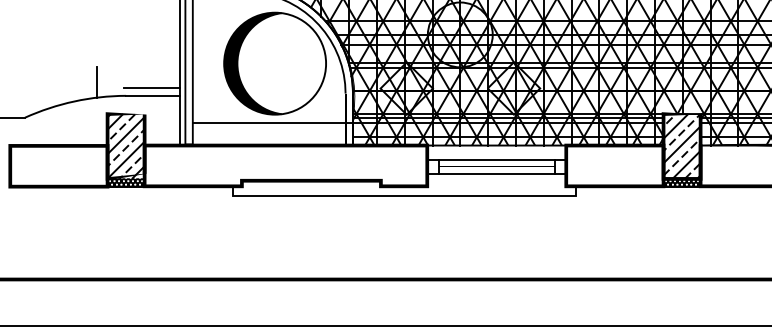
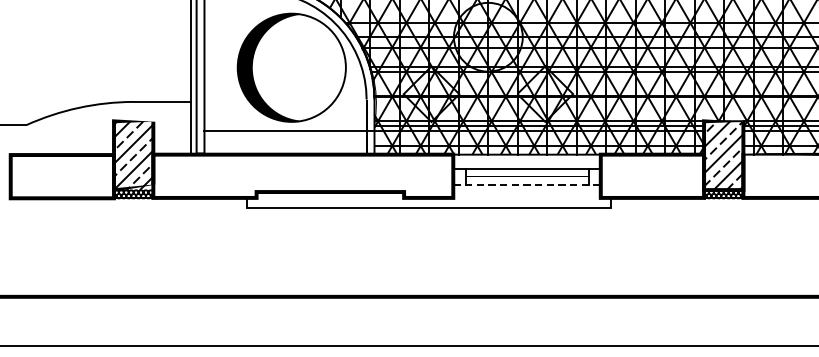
line: (97, 81) -> (103, 86), removed
line: (151, 87) -> (160, 93), removed
line: (497, 173) -> (527, 184), solid -> dashed

